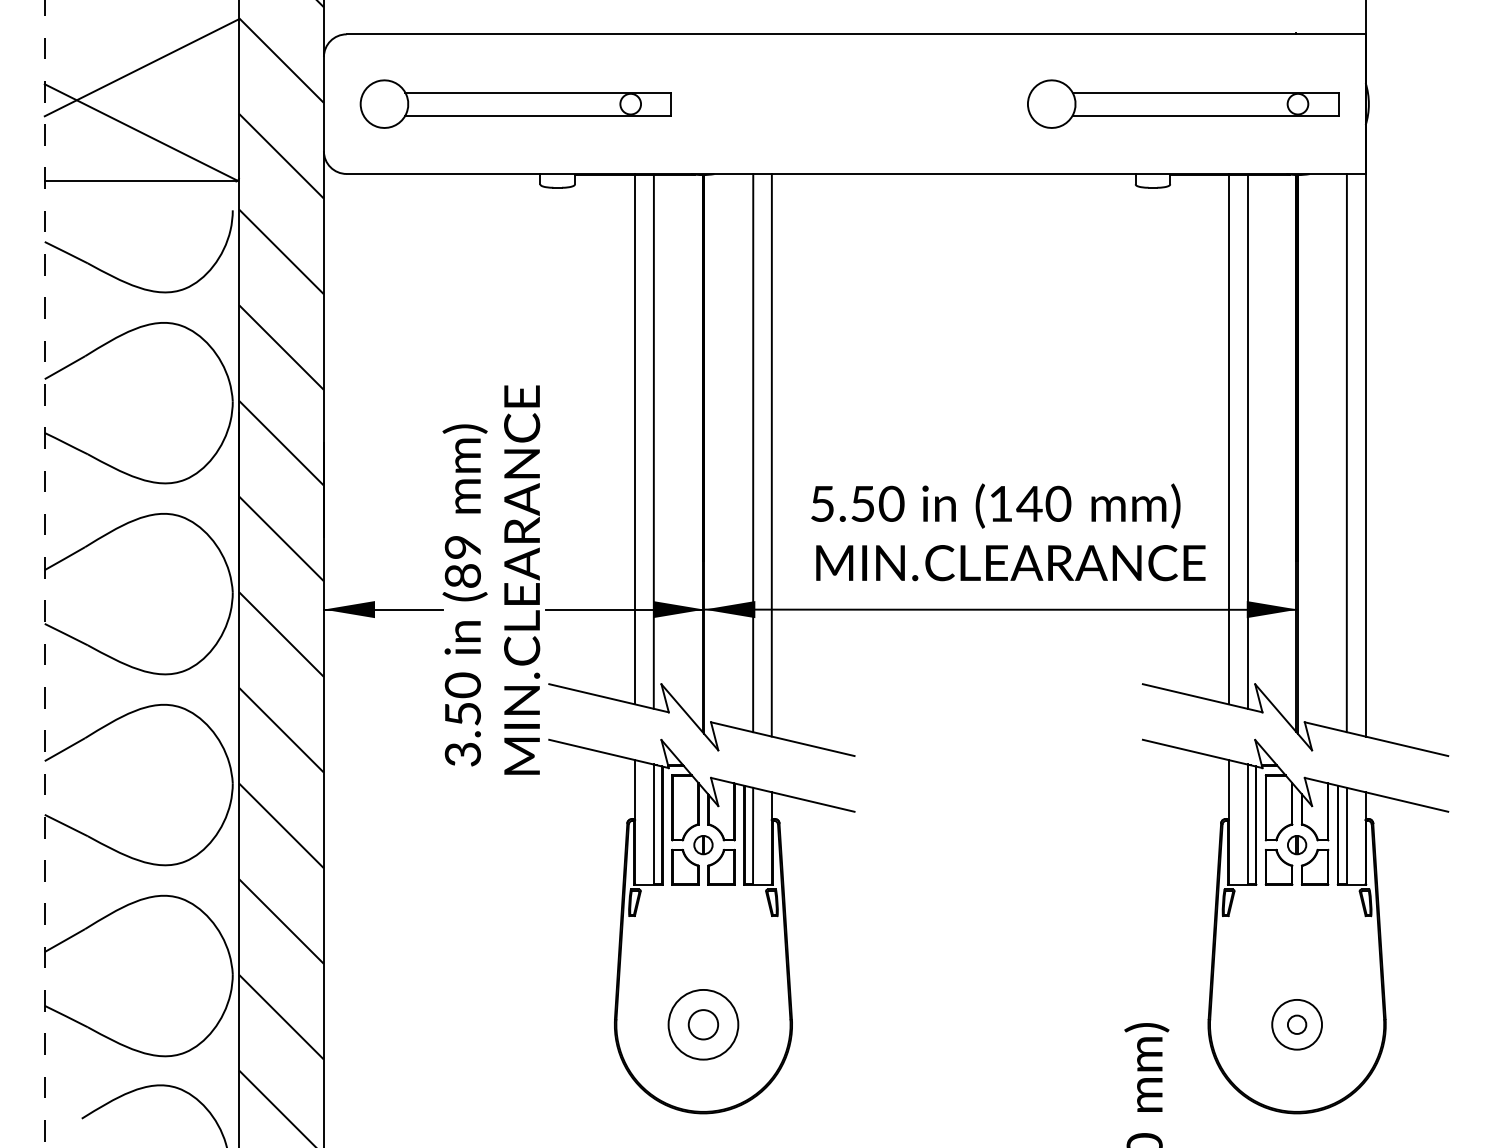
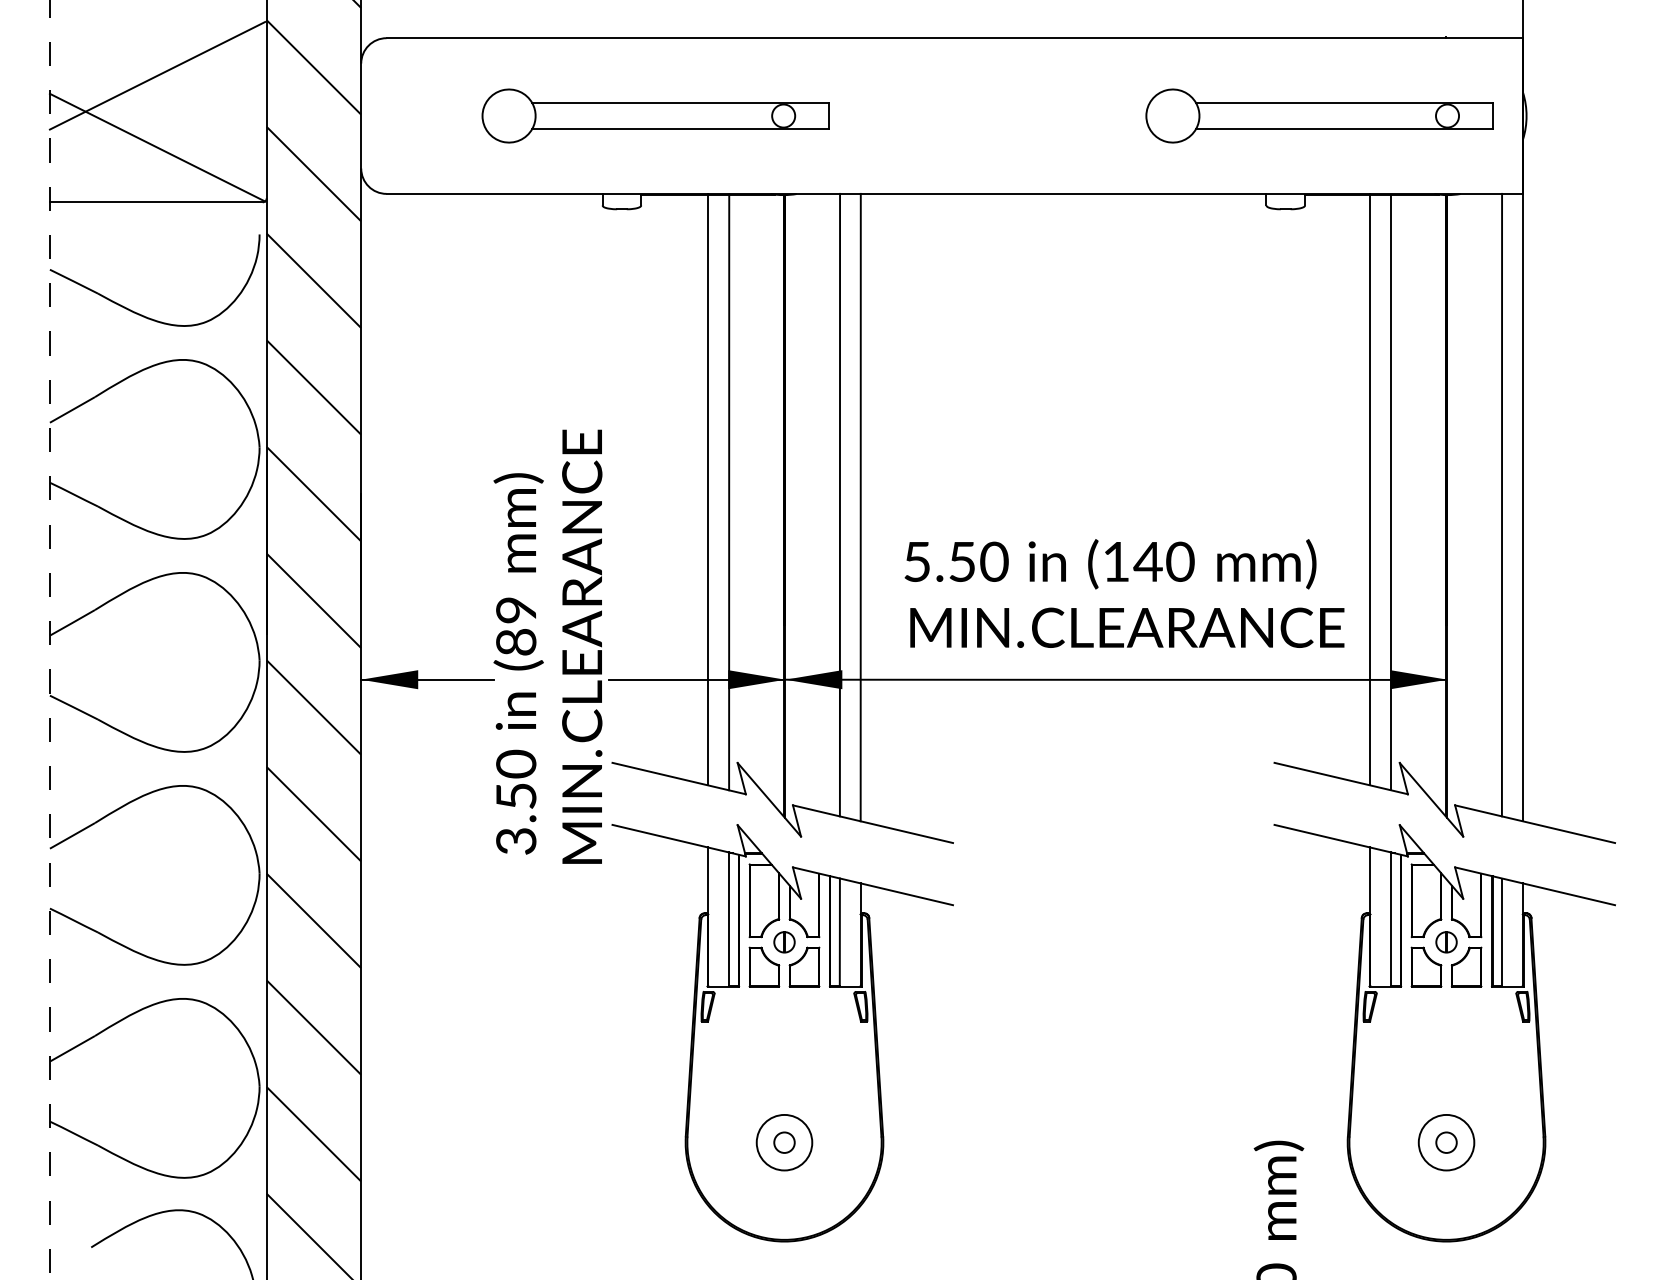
part: (515, 103) -> (655, 115), moved
circle: (703, 1024) -> (784, 1142), size x0.62
circle: (703, 1024) -> (784, 1142), size x0.71

